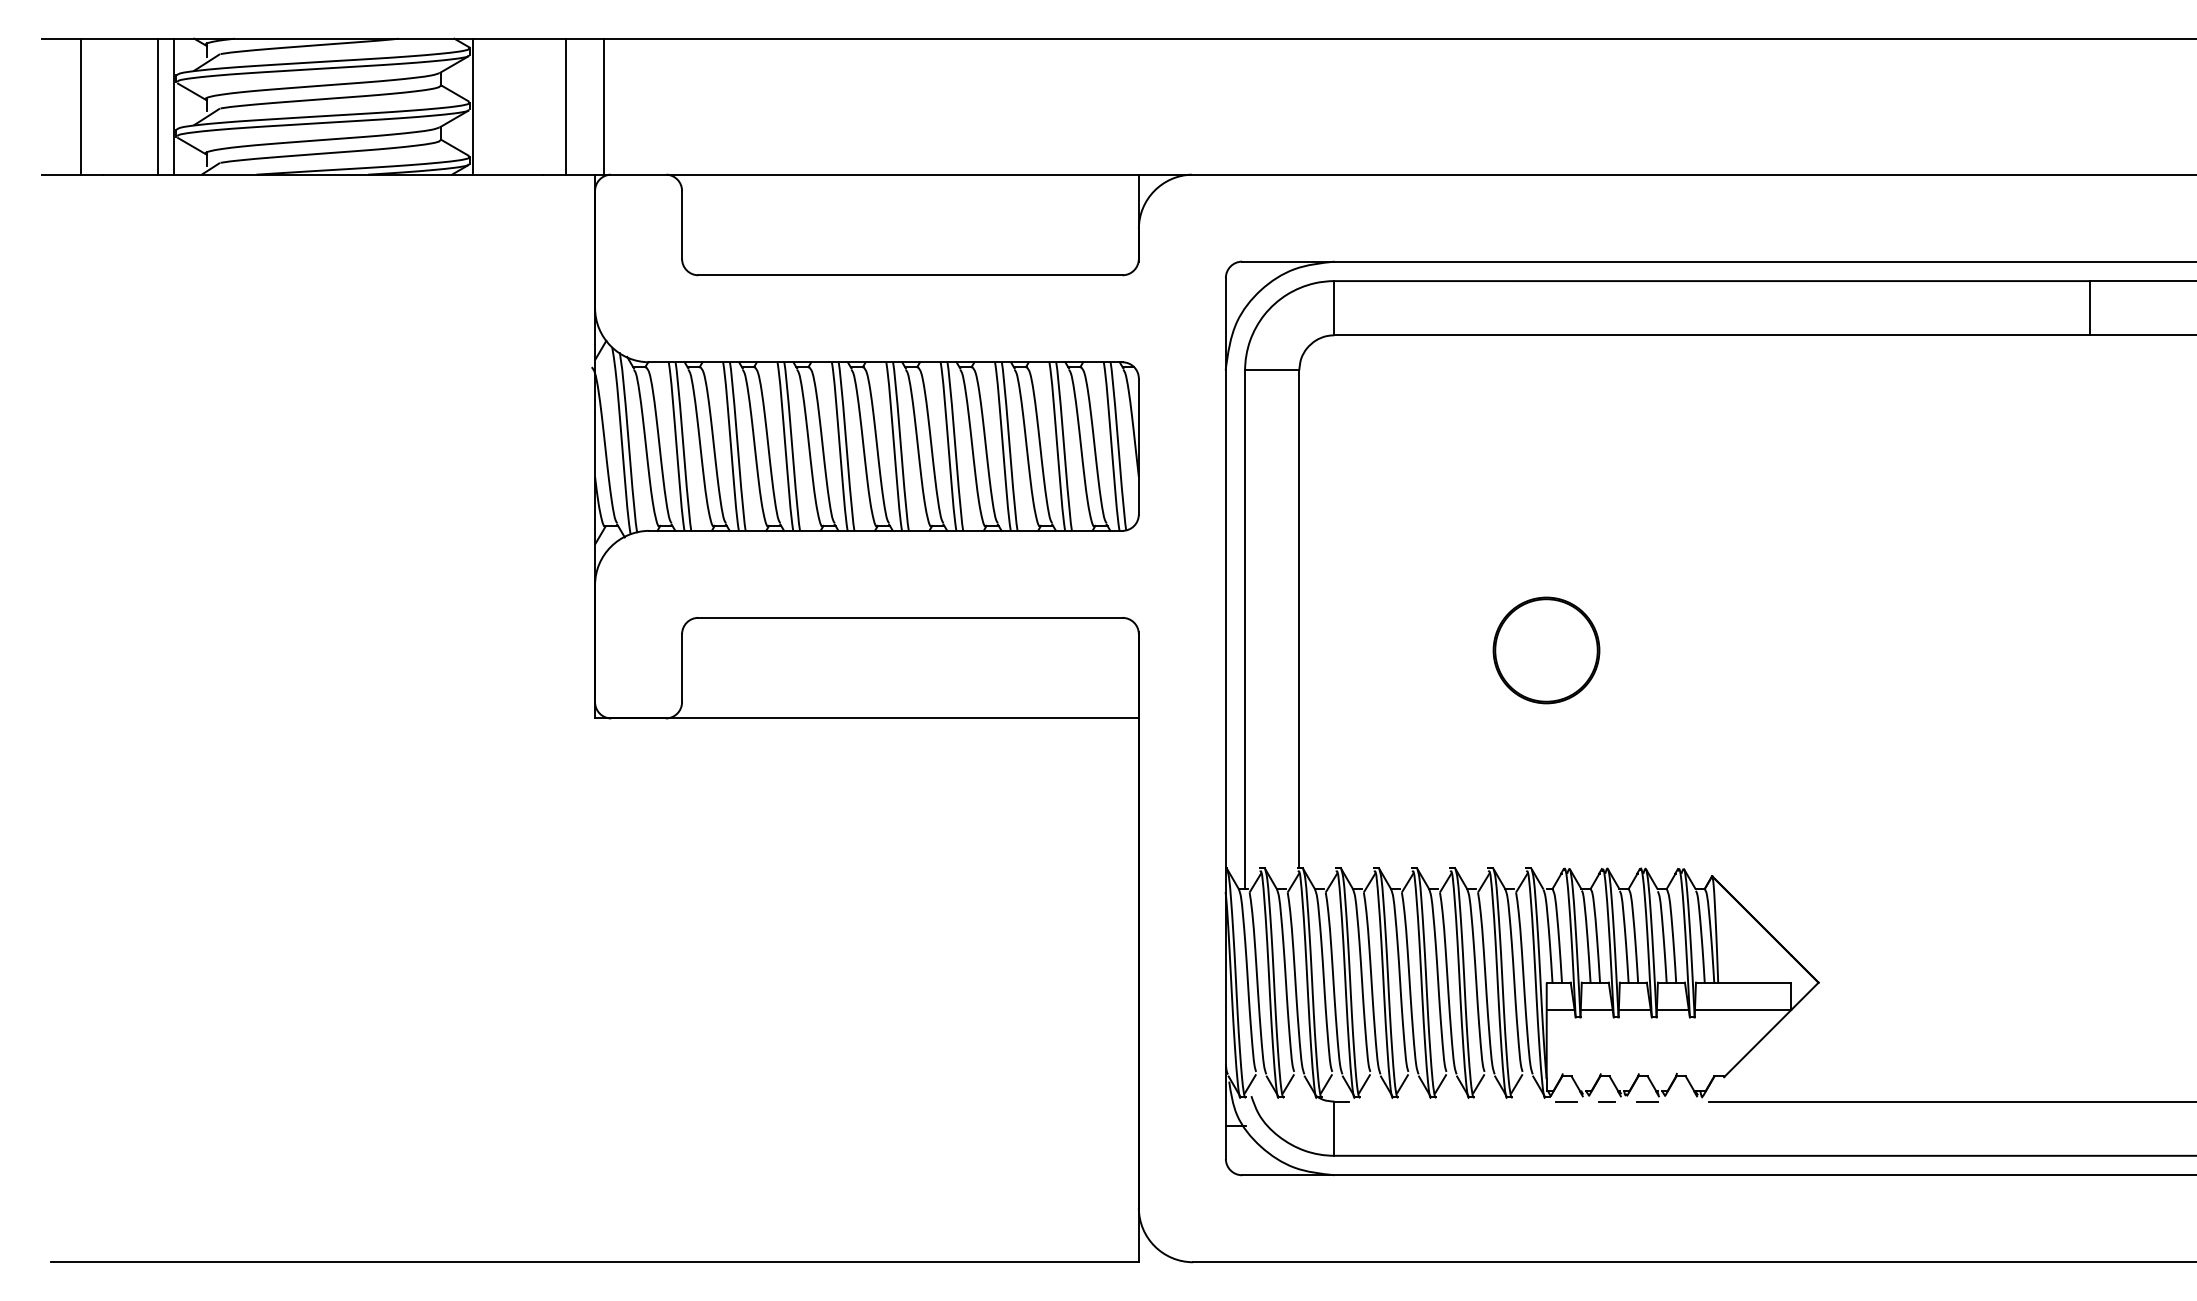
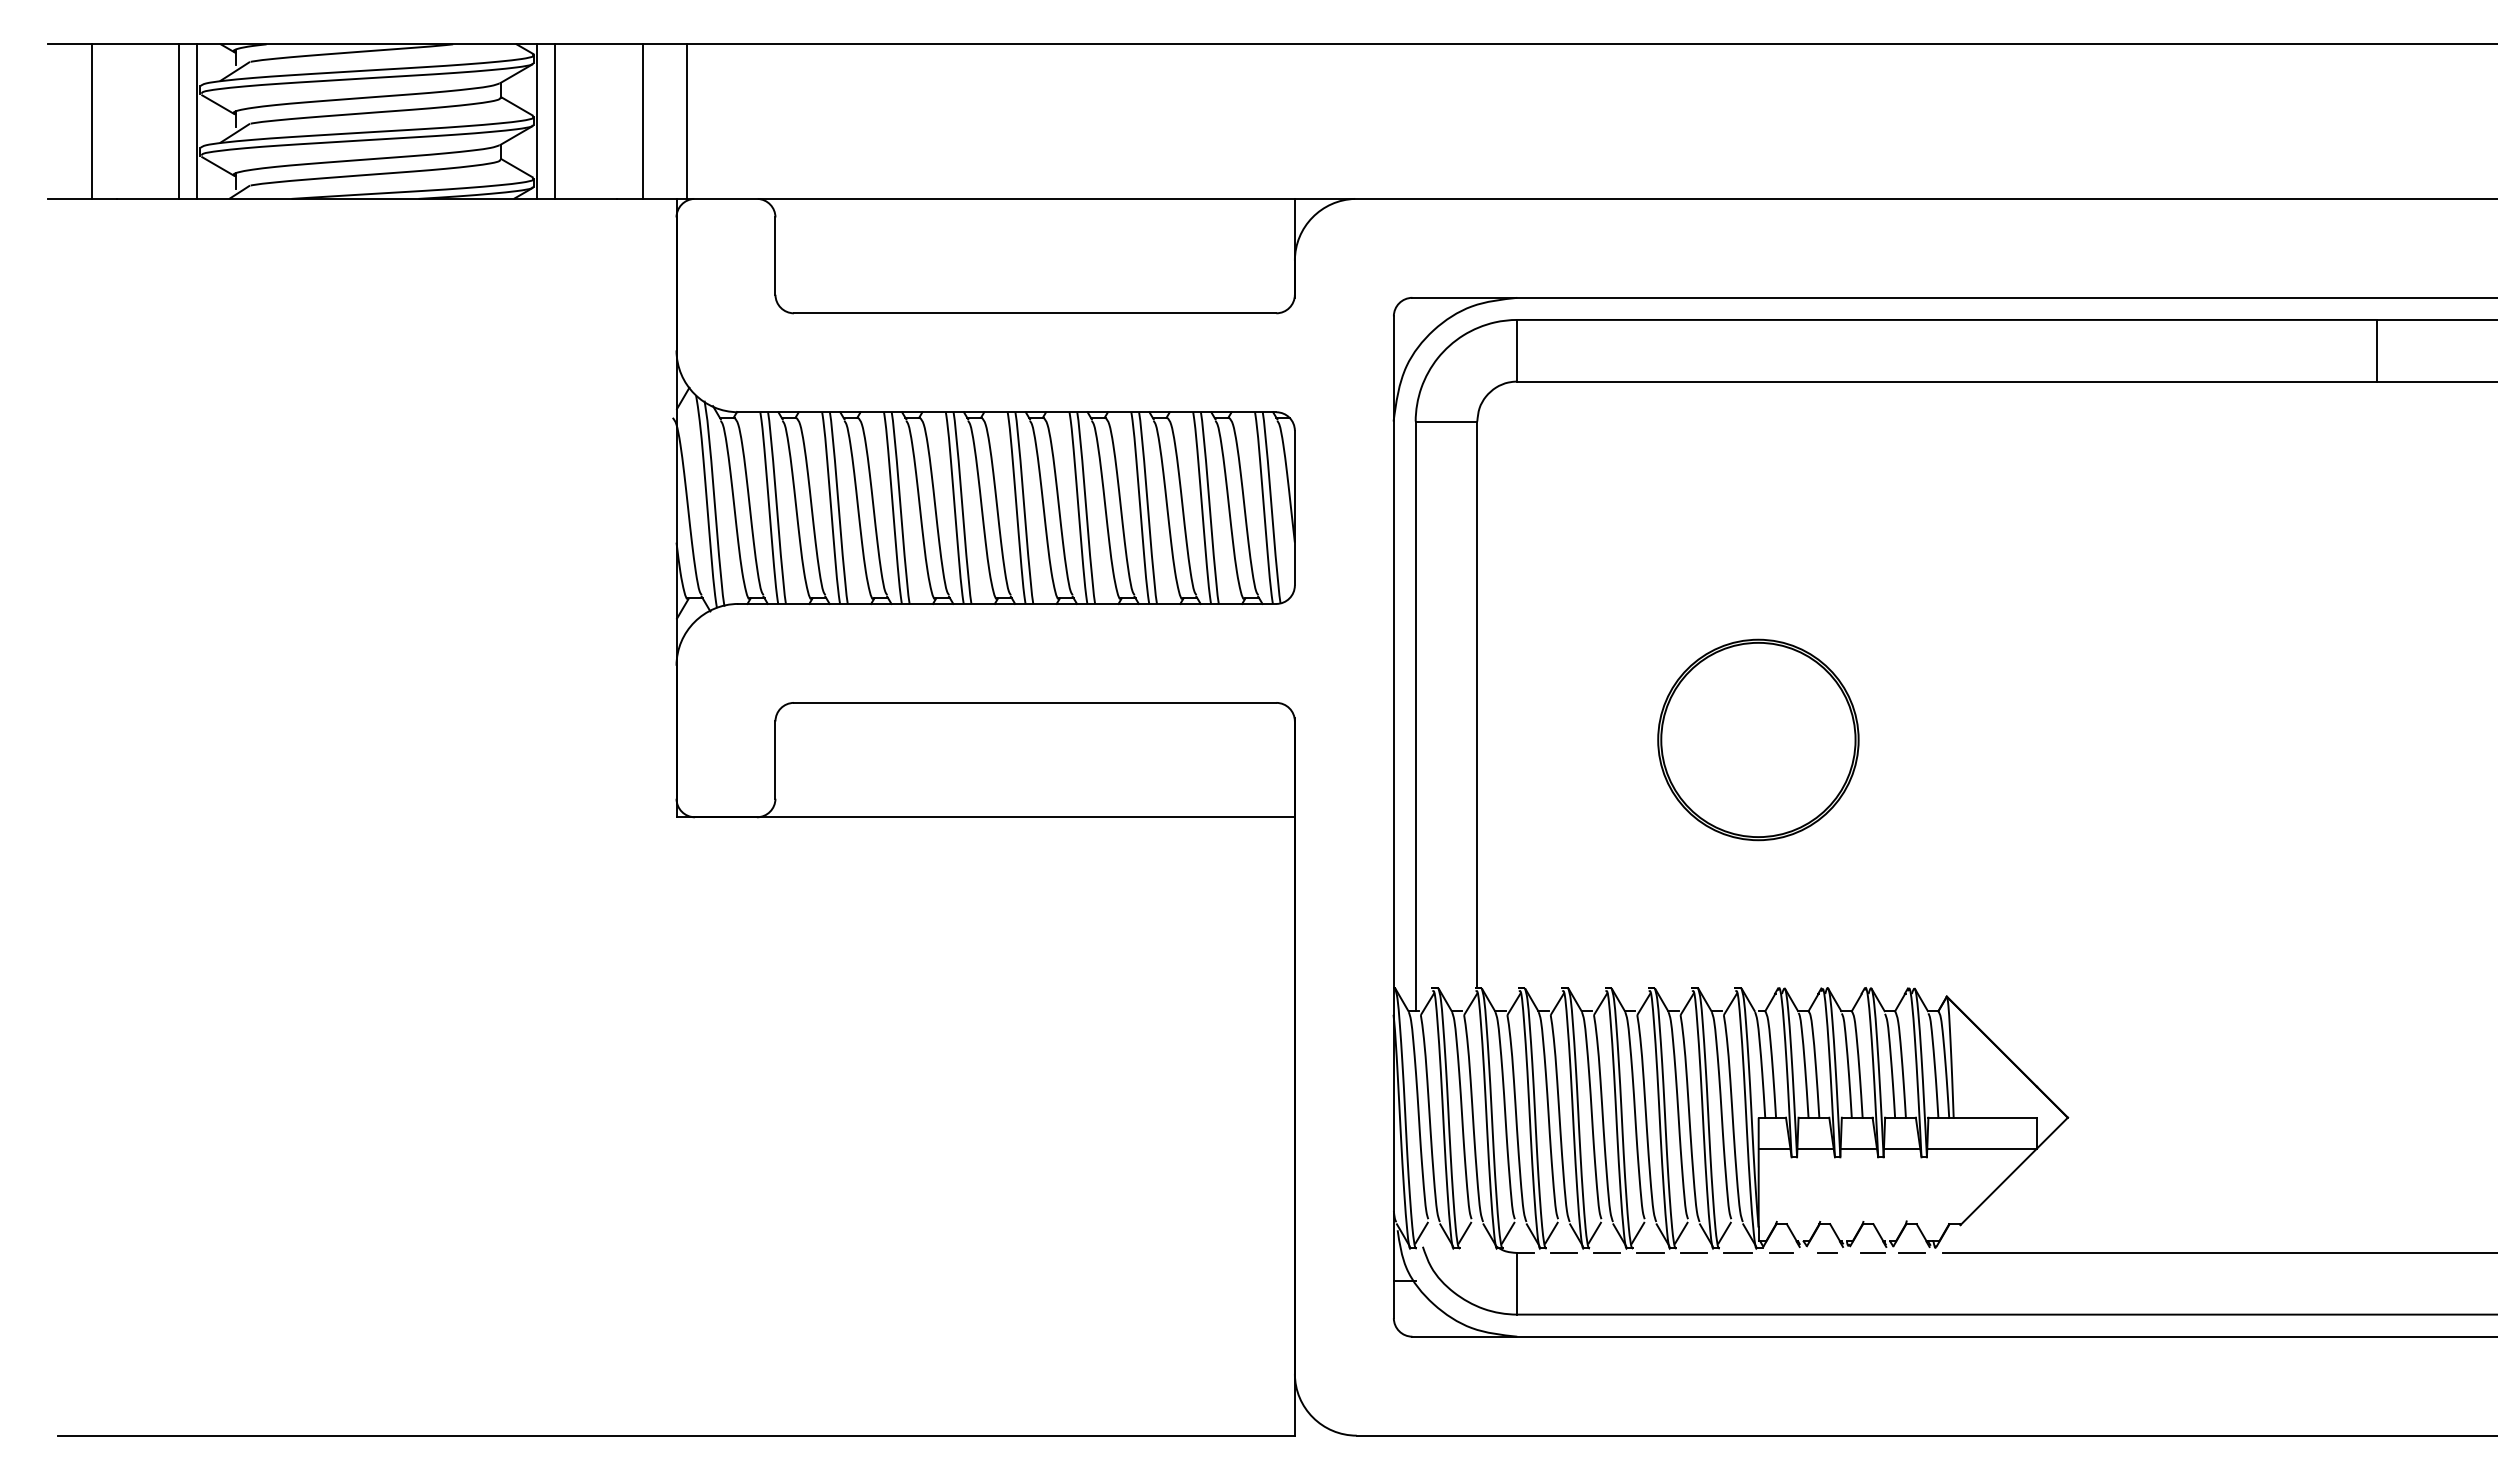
line: (488, 106) -> (555, 121), added
part: (1546, 650) -> (1758, 739), size x1.67
line: (1375, 1102) -> (1563, 1253), added
line: (1413, 1102) -> (1607, 1253), added
line: (1451, 1102) -> (1650, 1253), added
line: (1489, 1102) -> (1693, 1253), added
line: (1528, 1102) -> (1737, 1253), added
line: (1681, 1102) -> (1912, 1253), added

